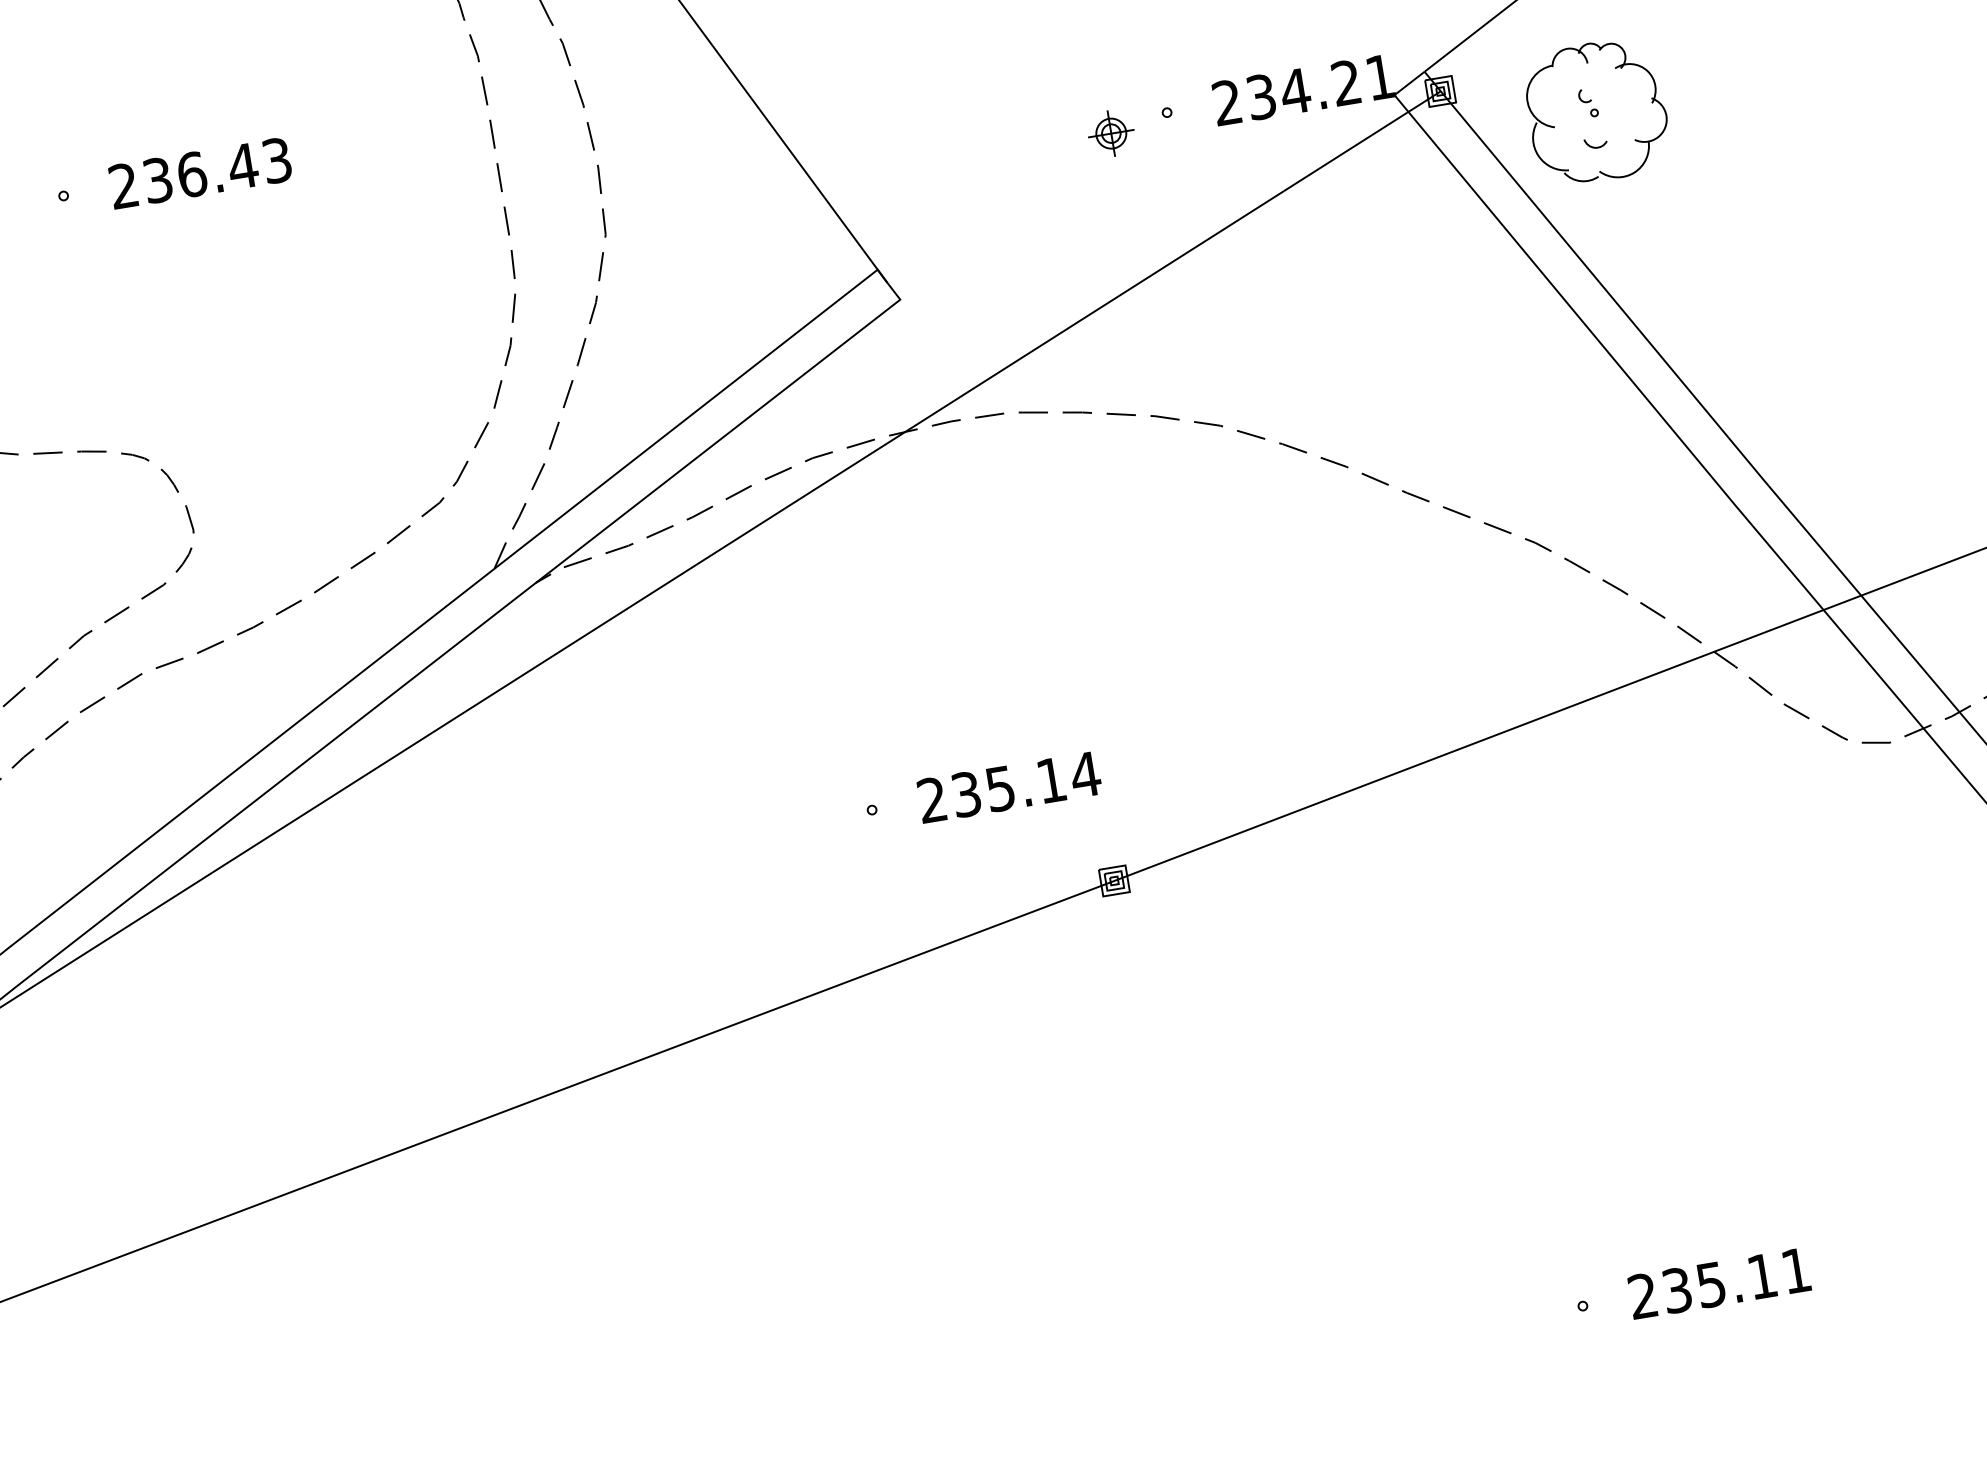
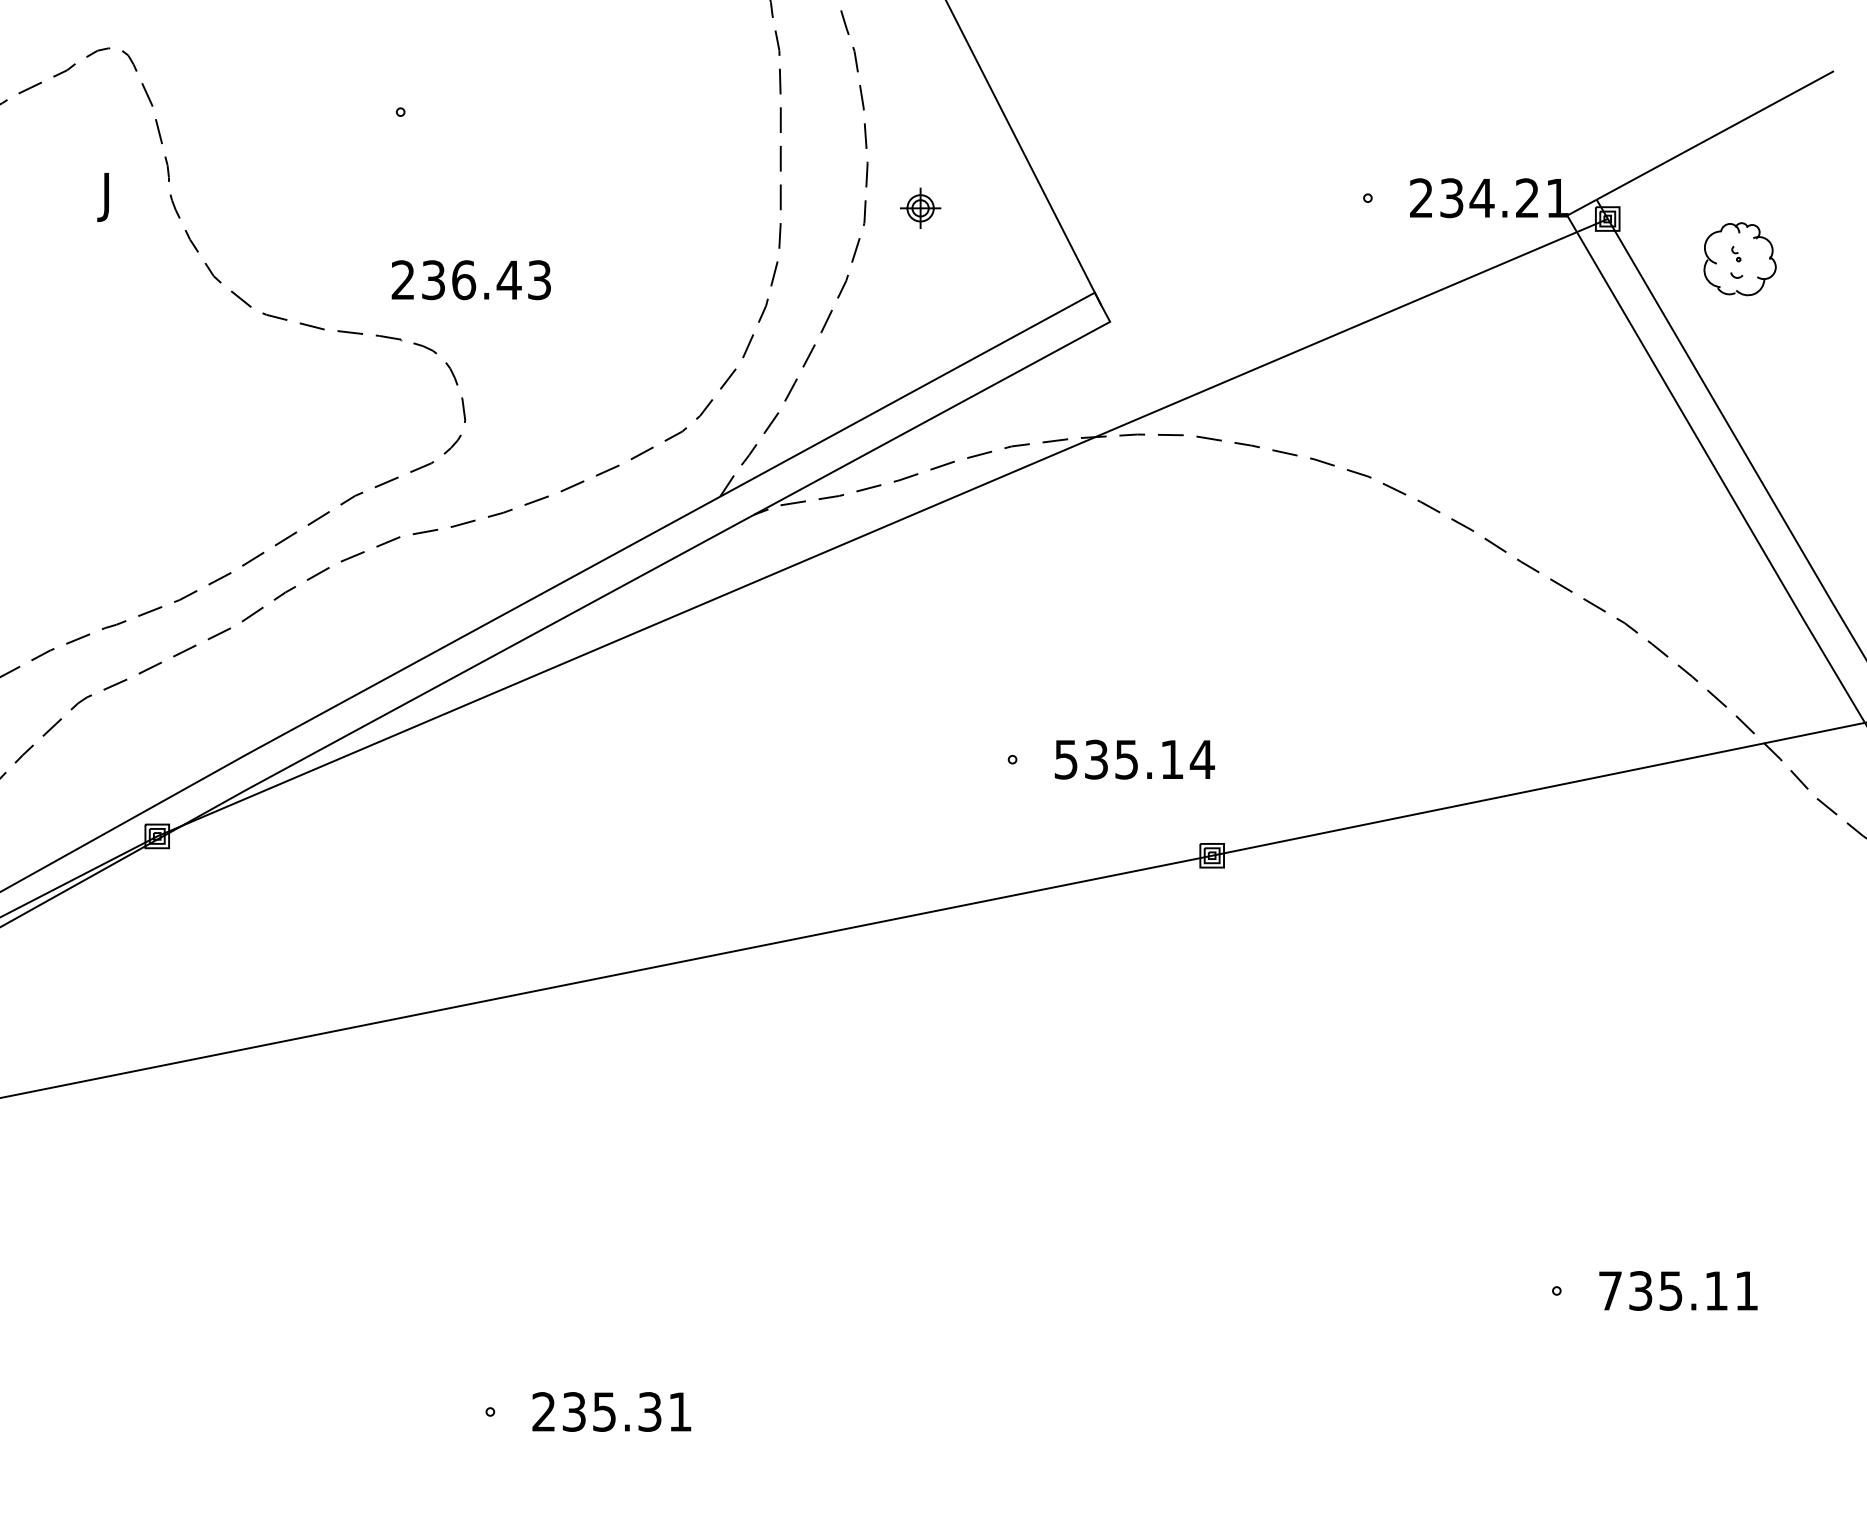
part: (1596, 112) -> (1739, 259), size x0.6
part: (1111, 132) -> (920, 207), moved
text: (199, 173) -> (470, 280), moved
text: (931, 800) -> (1065, 759), 235.14 -> 535.14
text: (1643, 1295) -> (1610, 1290), 235.11 -> 735.11

